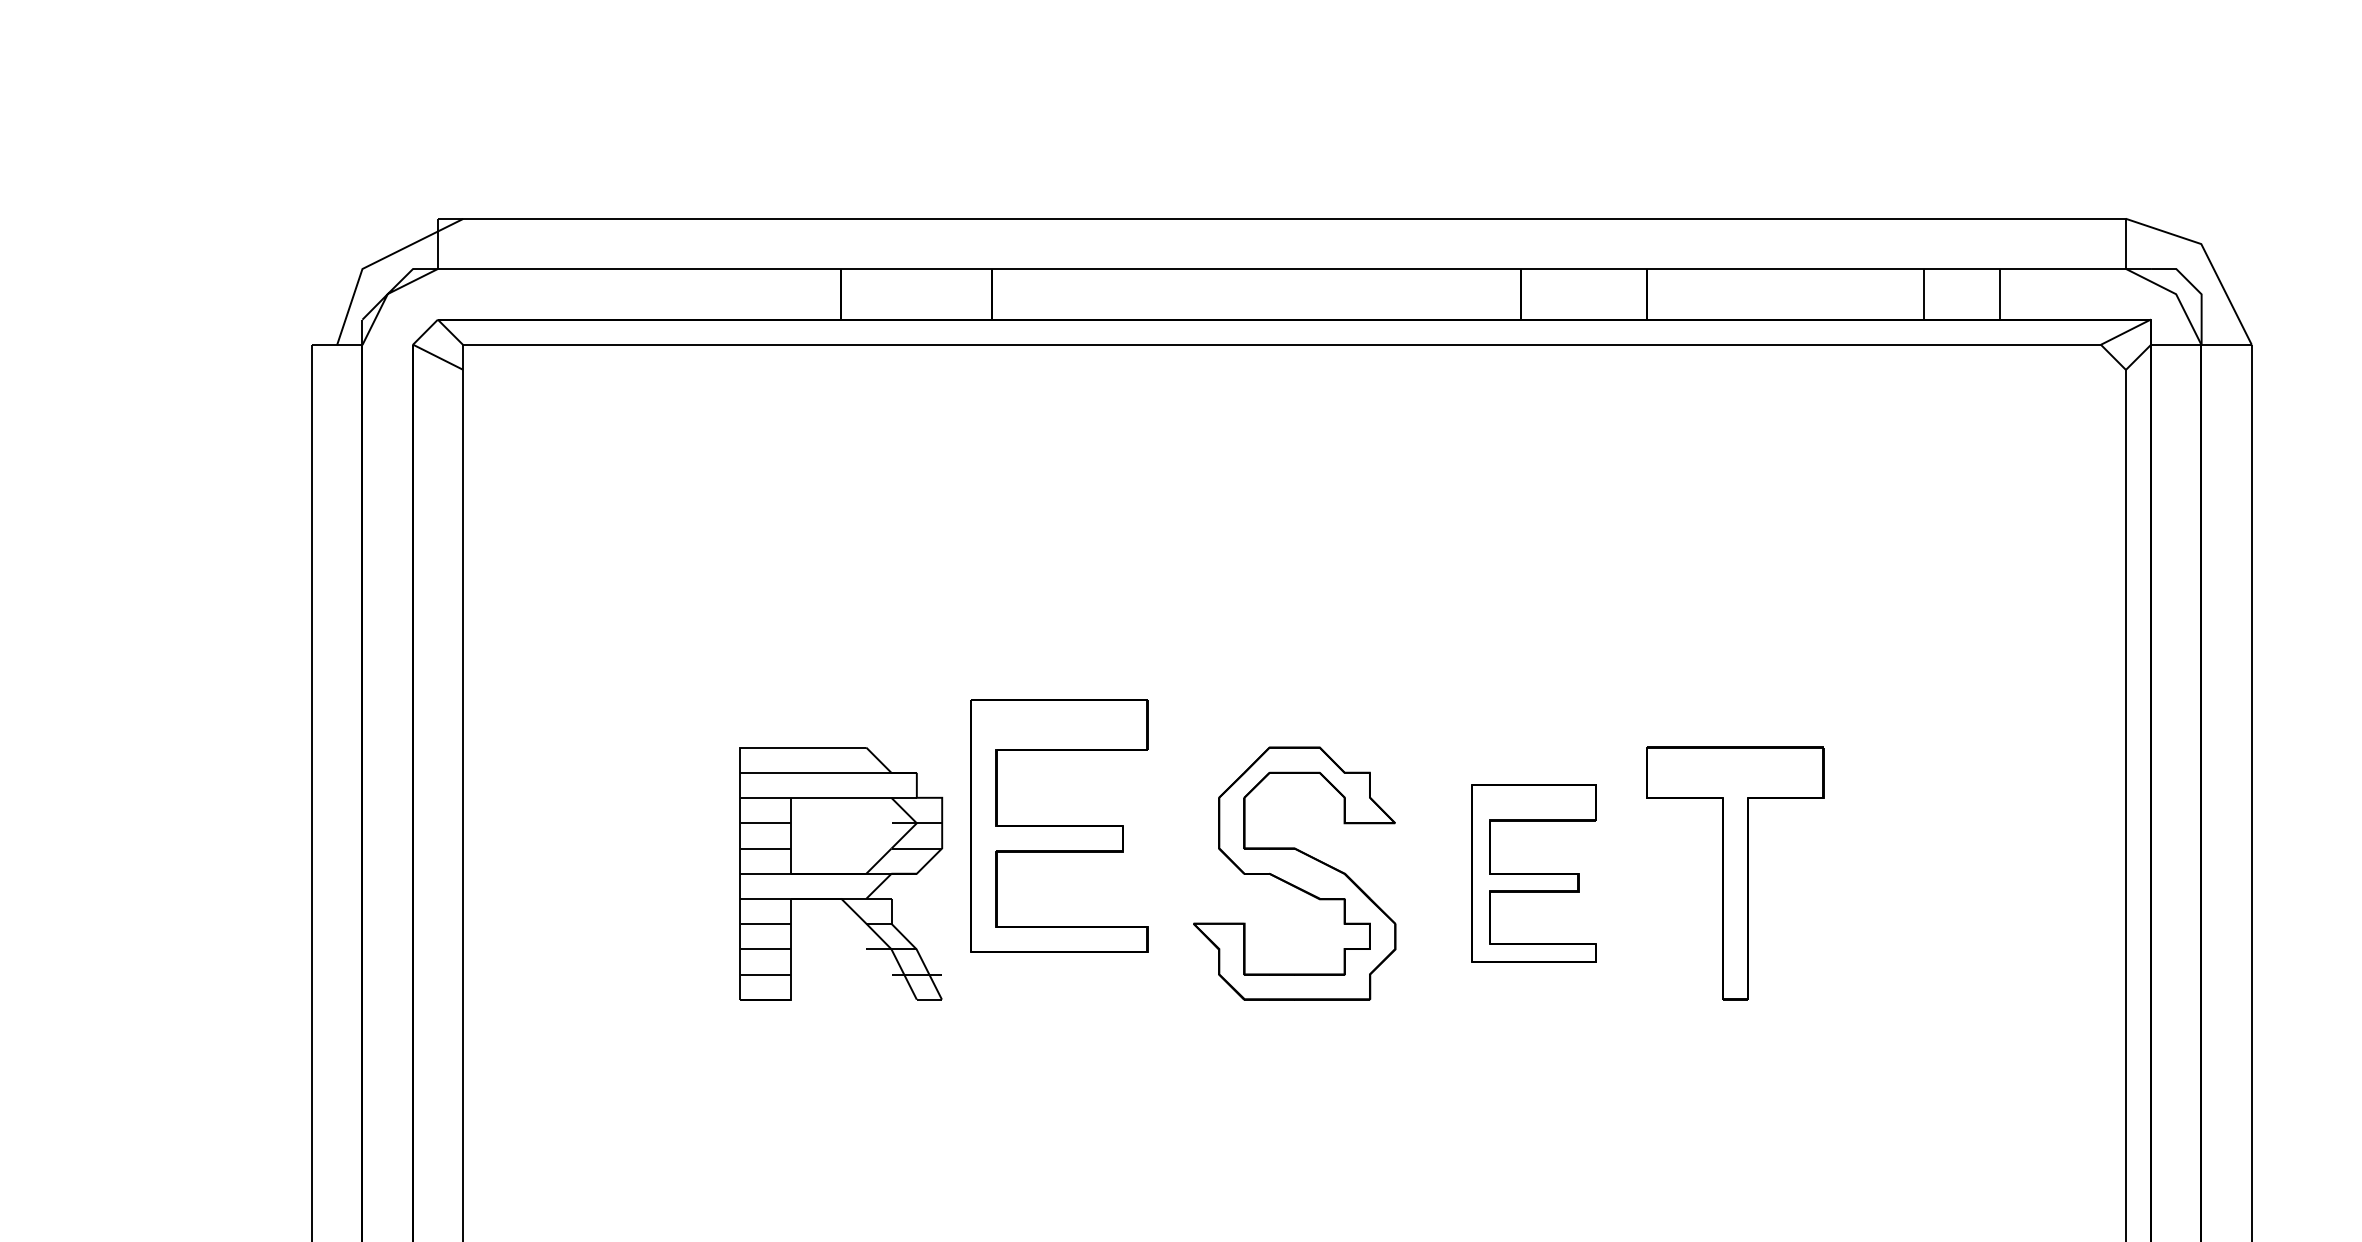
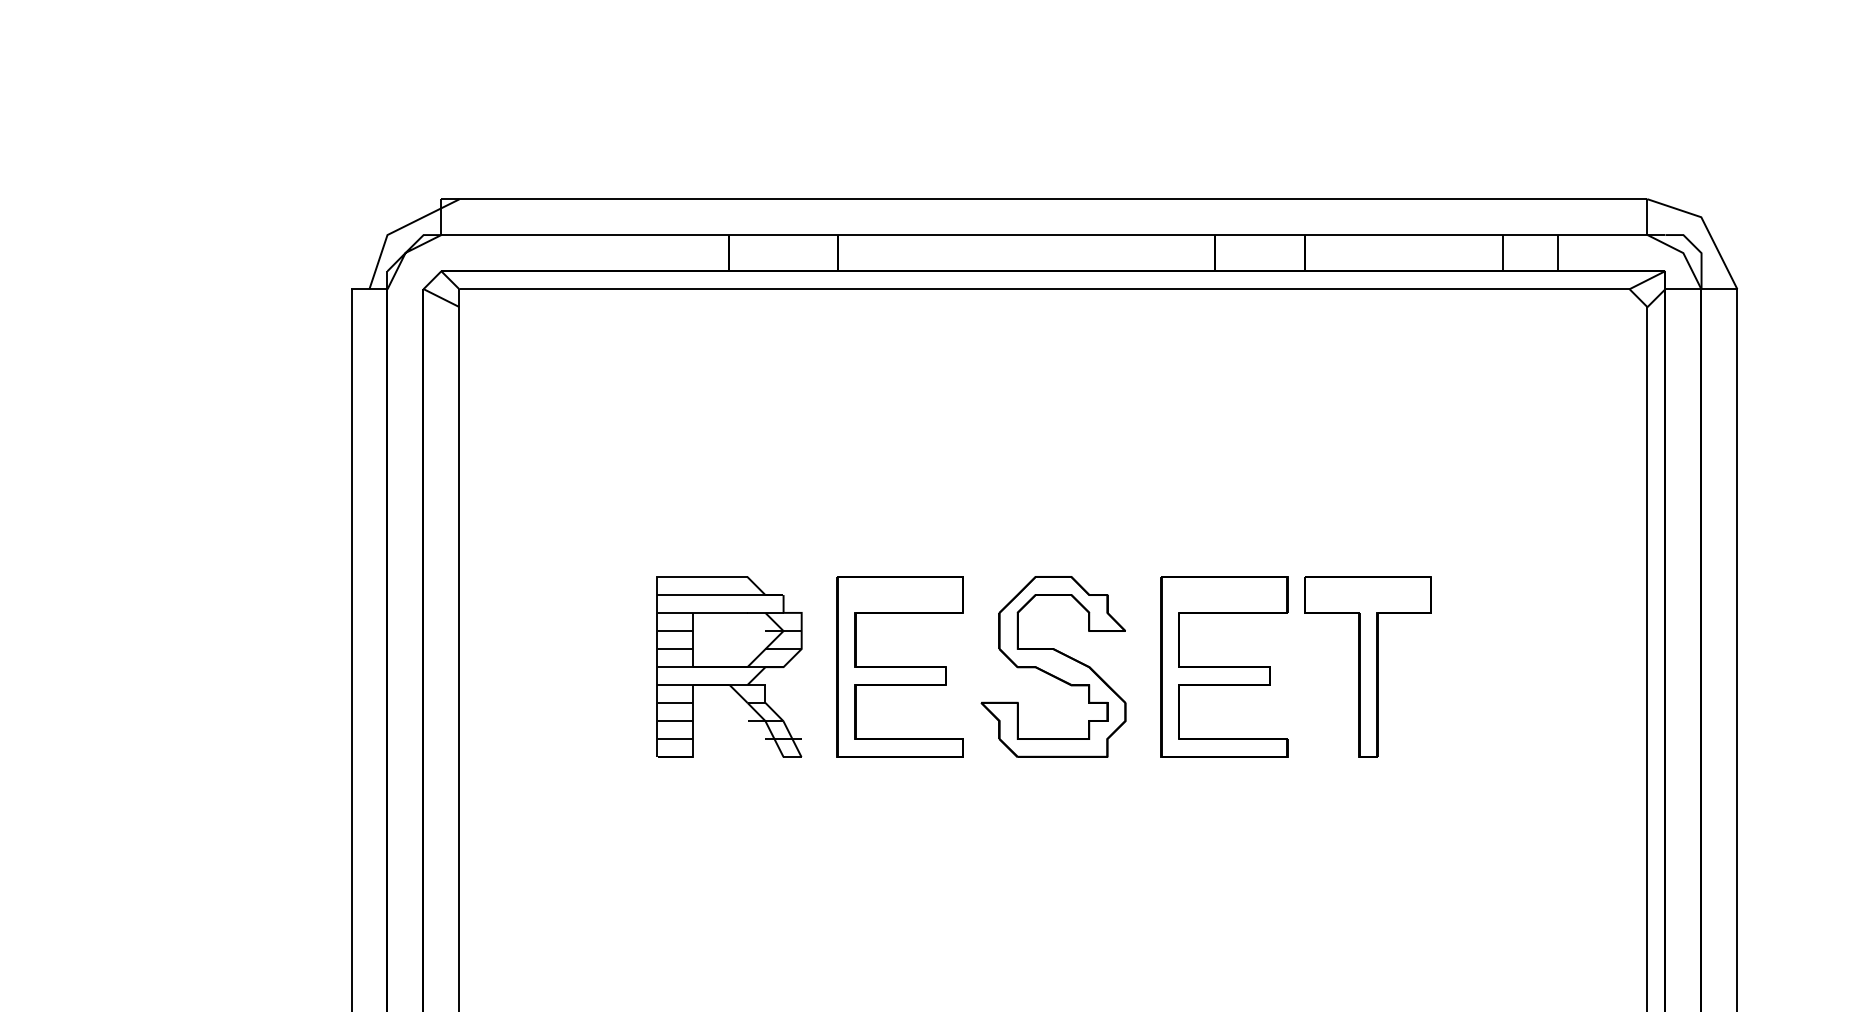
part: (1058, 825) -> (899, 666), moved
part: (1533, 872) -> (1224, 666), size x1.43

